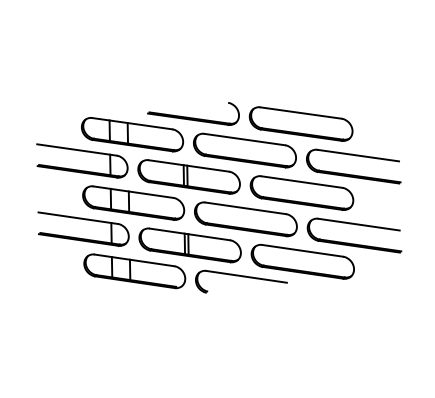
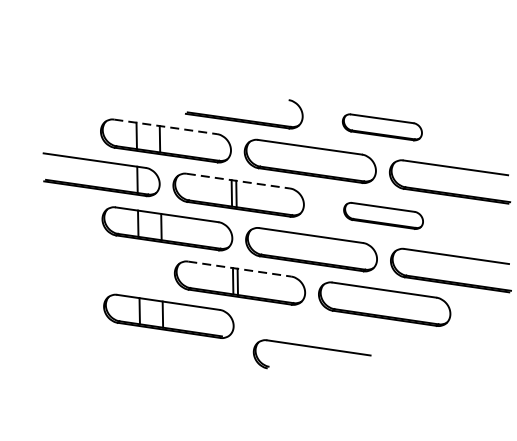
line: (132, 123) -> (165, 126), solid -> dashed
part: (300, 123) -> (381, 126), size x0.6
line: (188, 165) -> (237, 180), solid -> dashed
part: (301, 192) -> (382, 215), size x0.6
part: (85, 220) -> (105, 251), removed
line: (190, 234) -> (240, 269), solid -> dashed
part: (241, 281) -> (312, 353), moved

